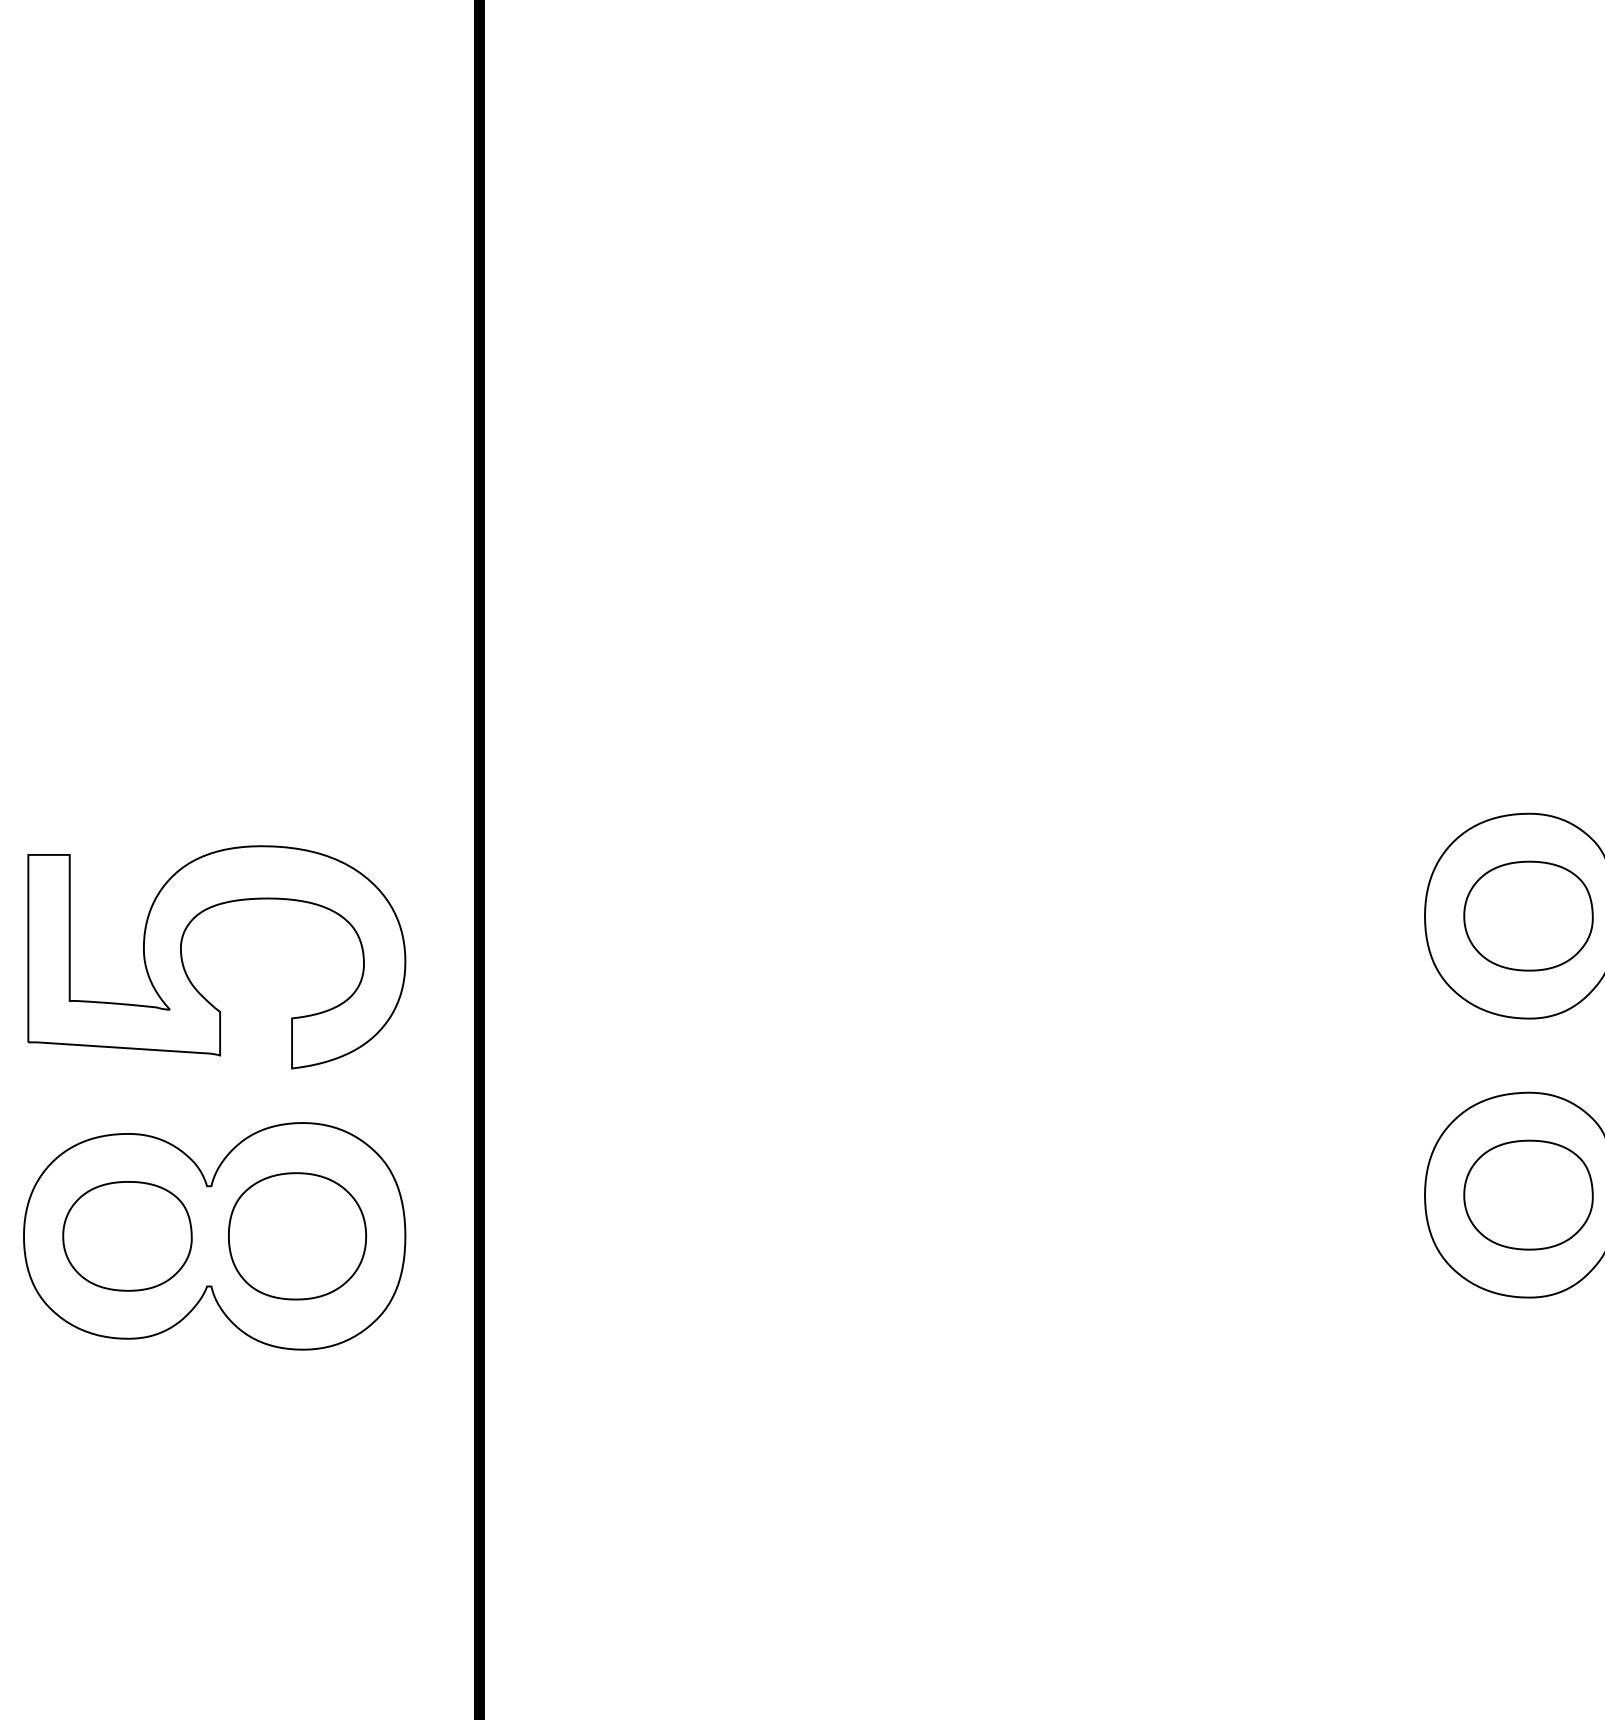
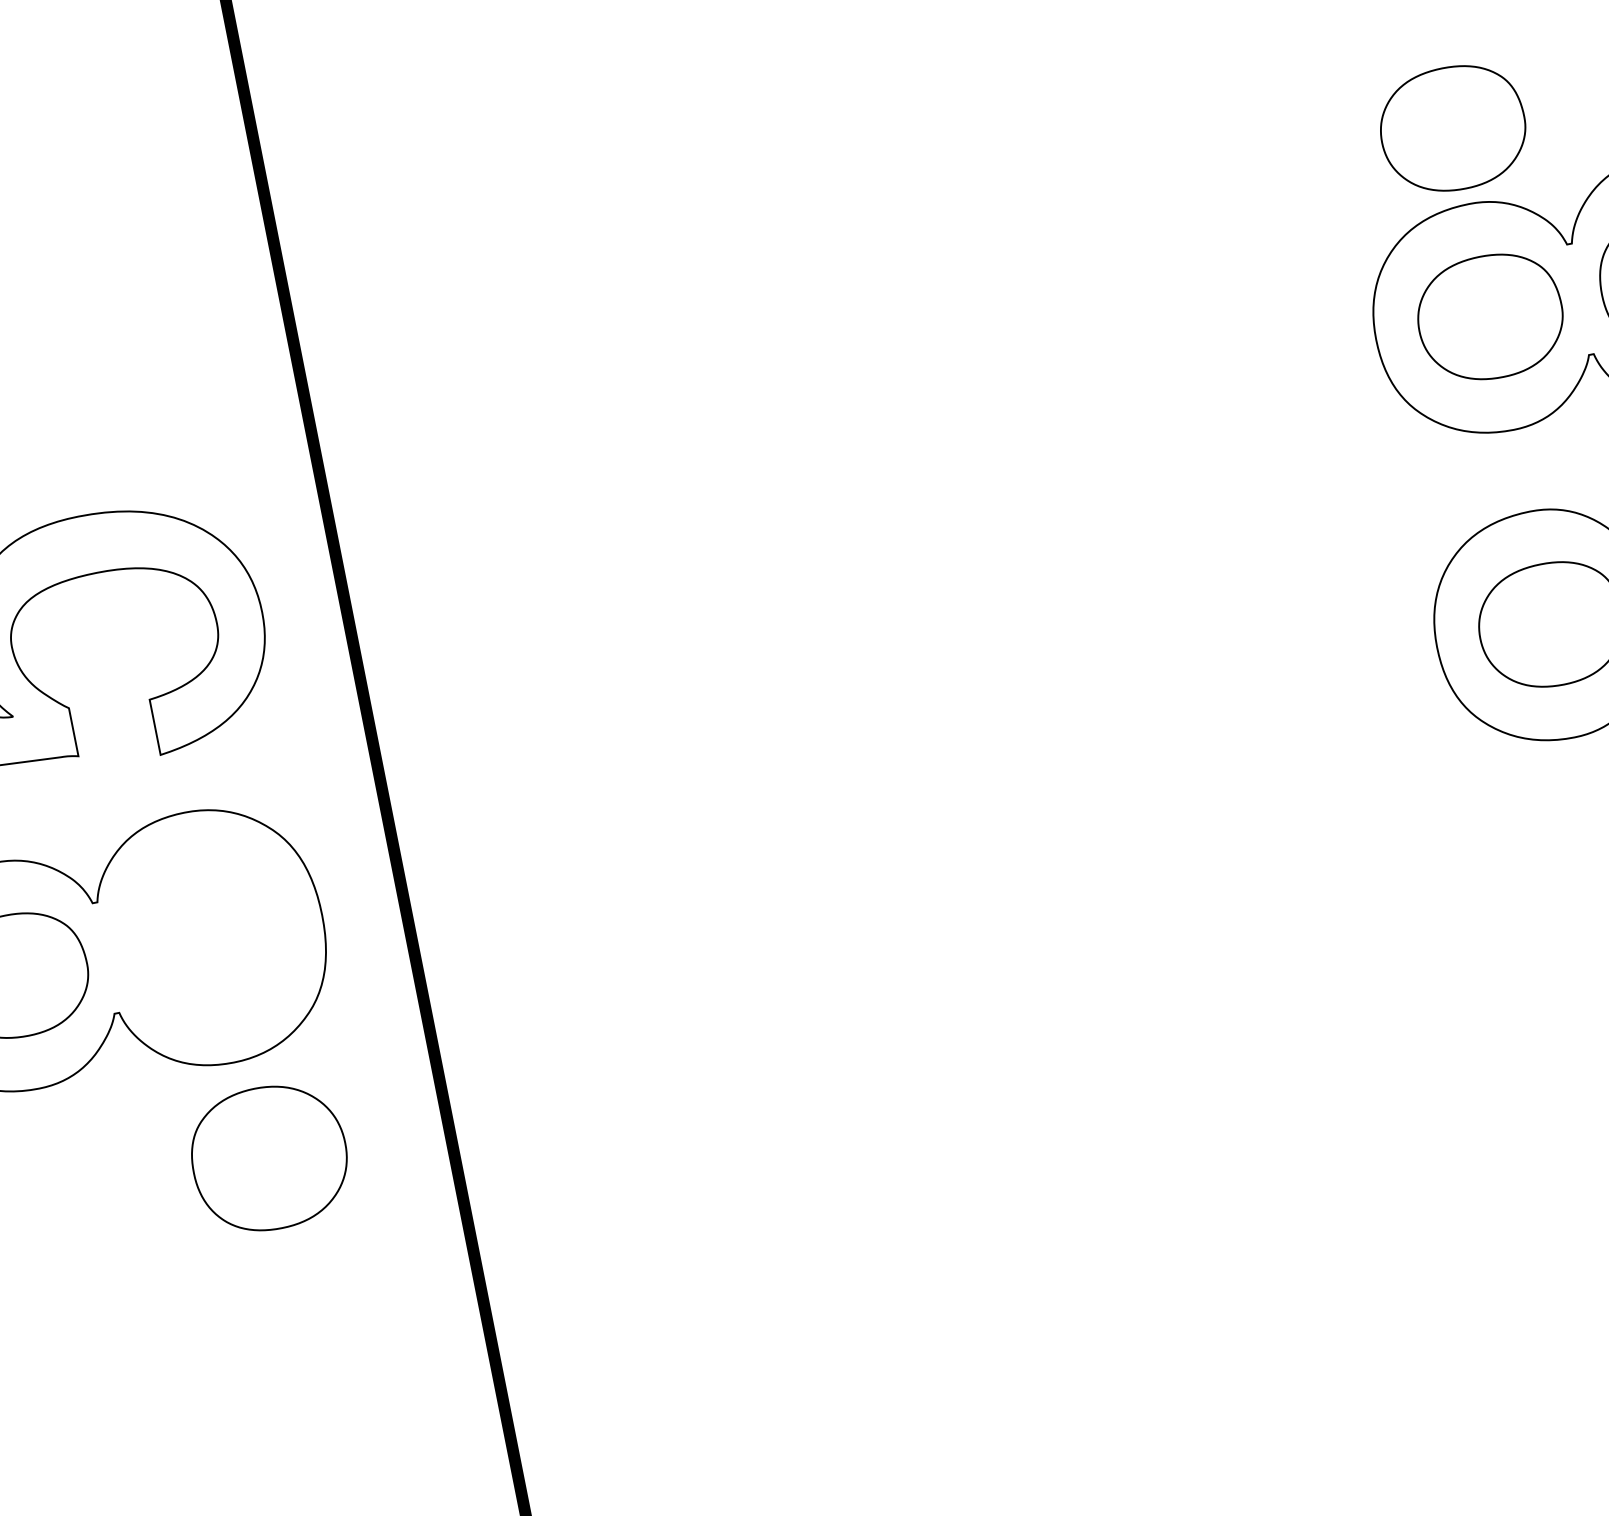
part: (1528, 744) -> (1452, 127), added
part: (297, 1236) -> (269, 1158), moved

